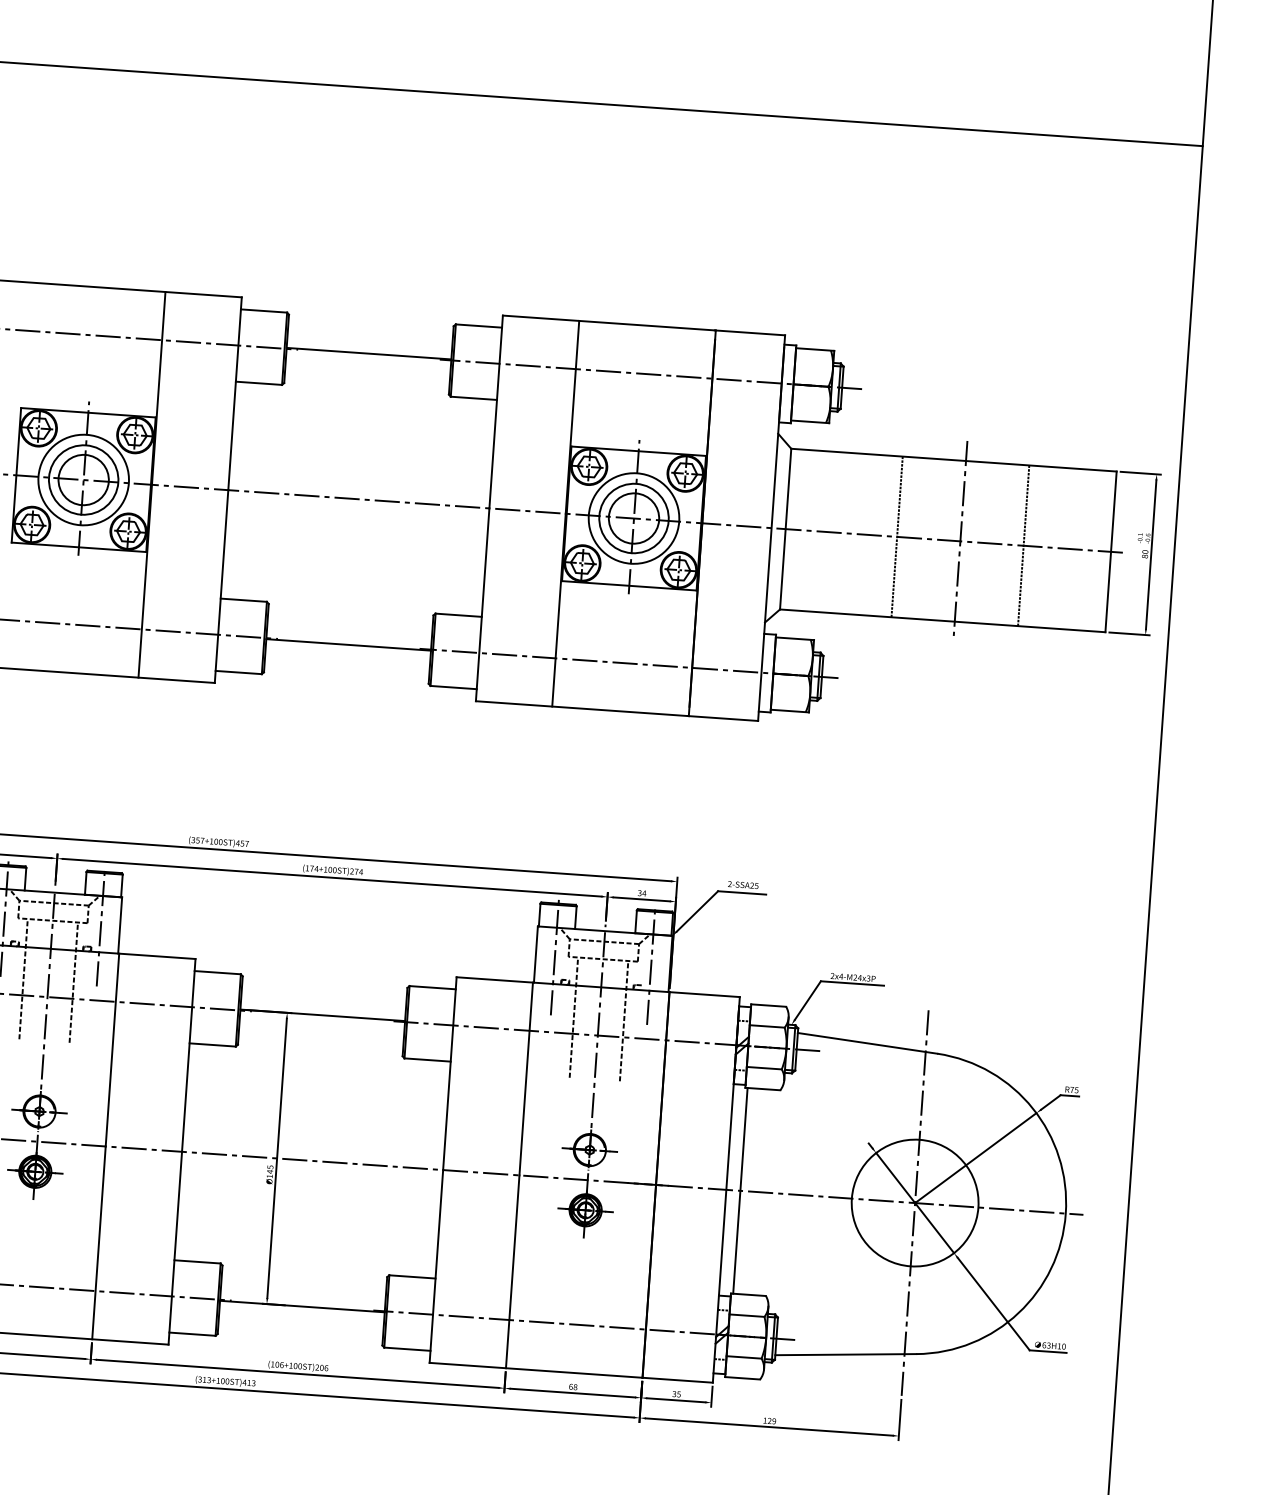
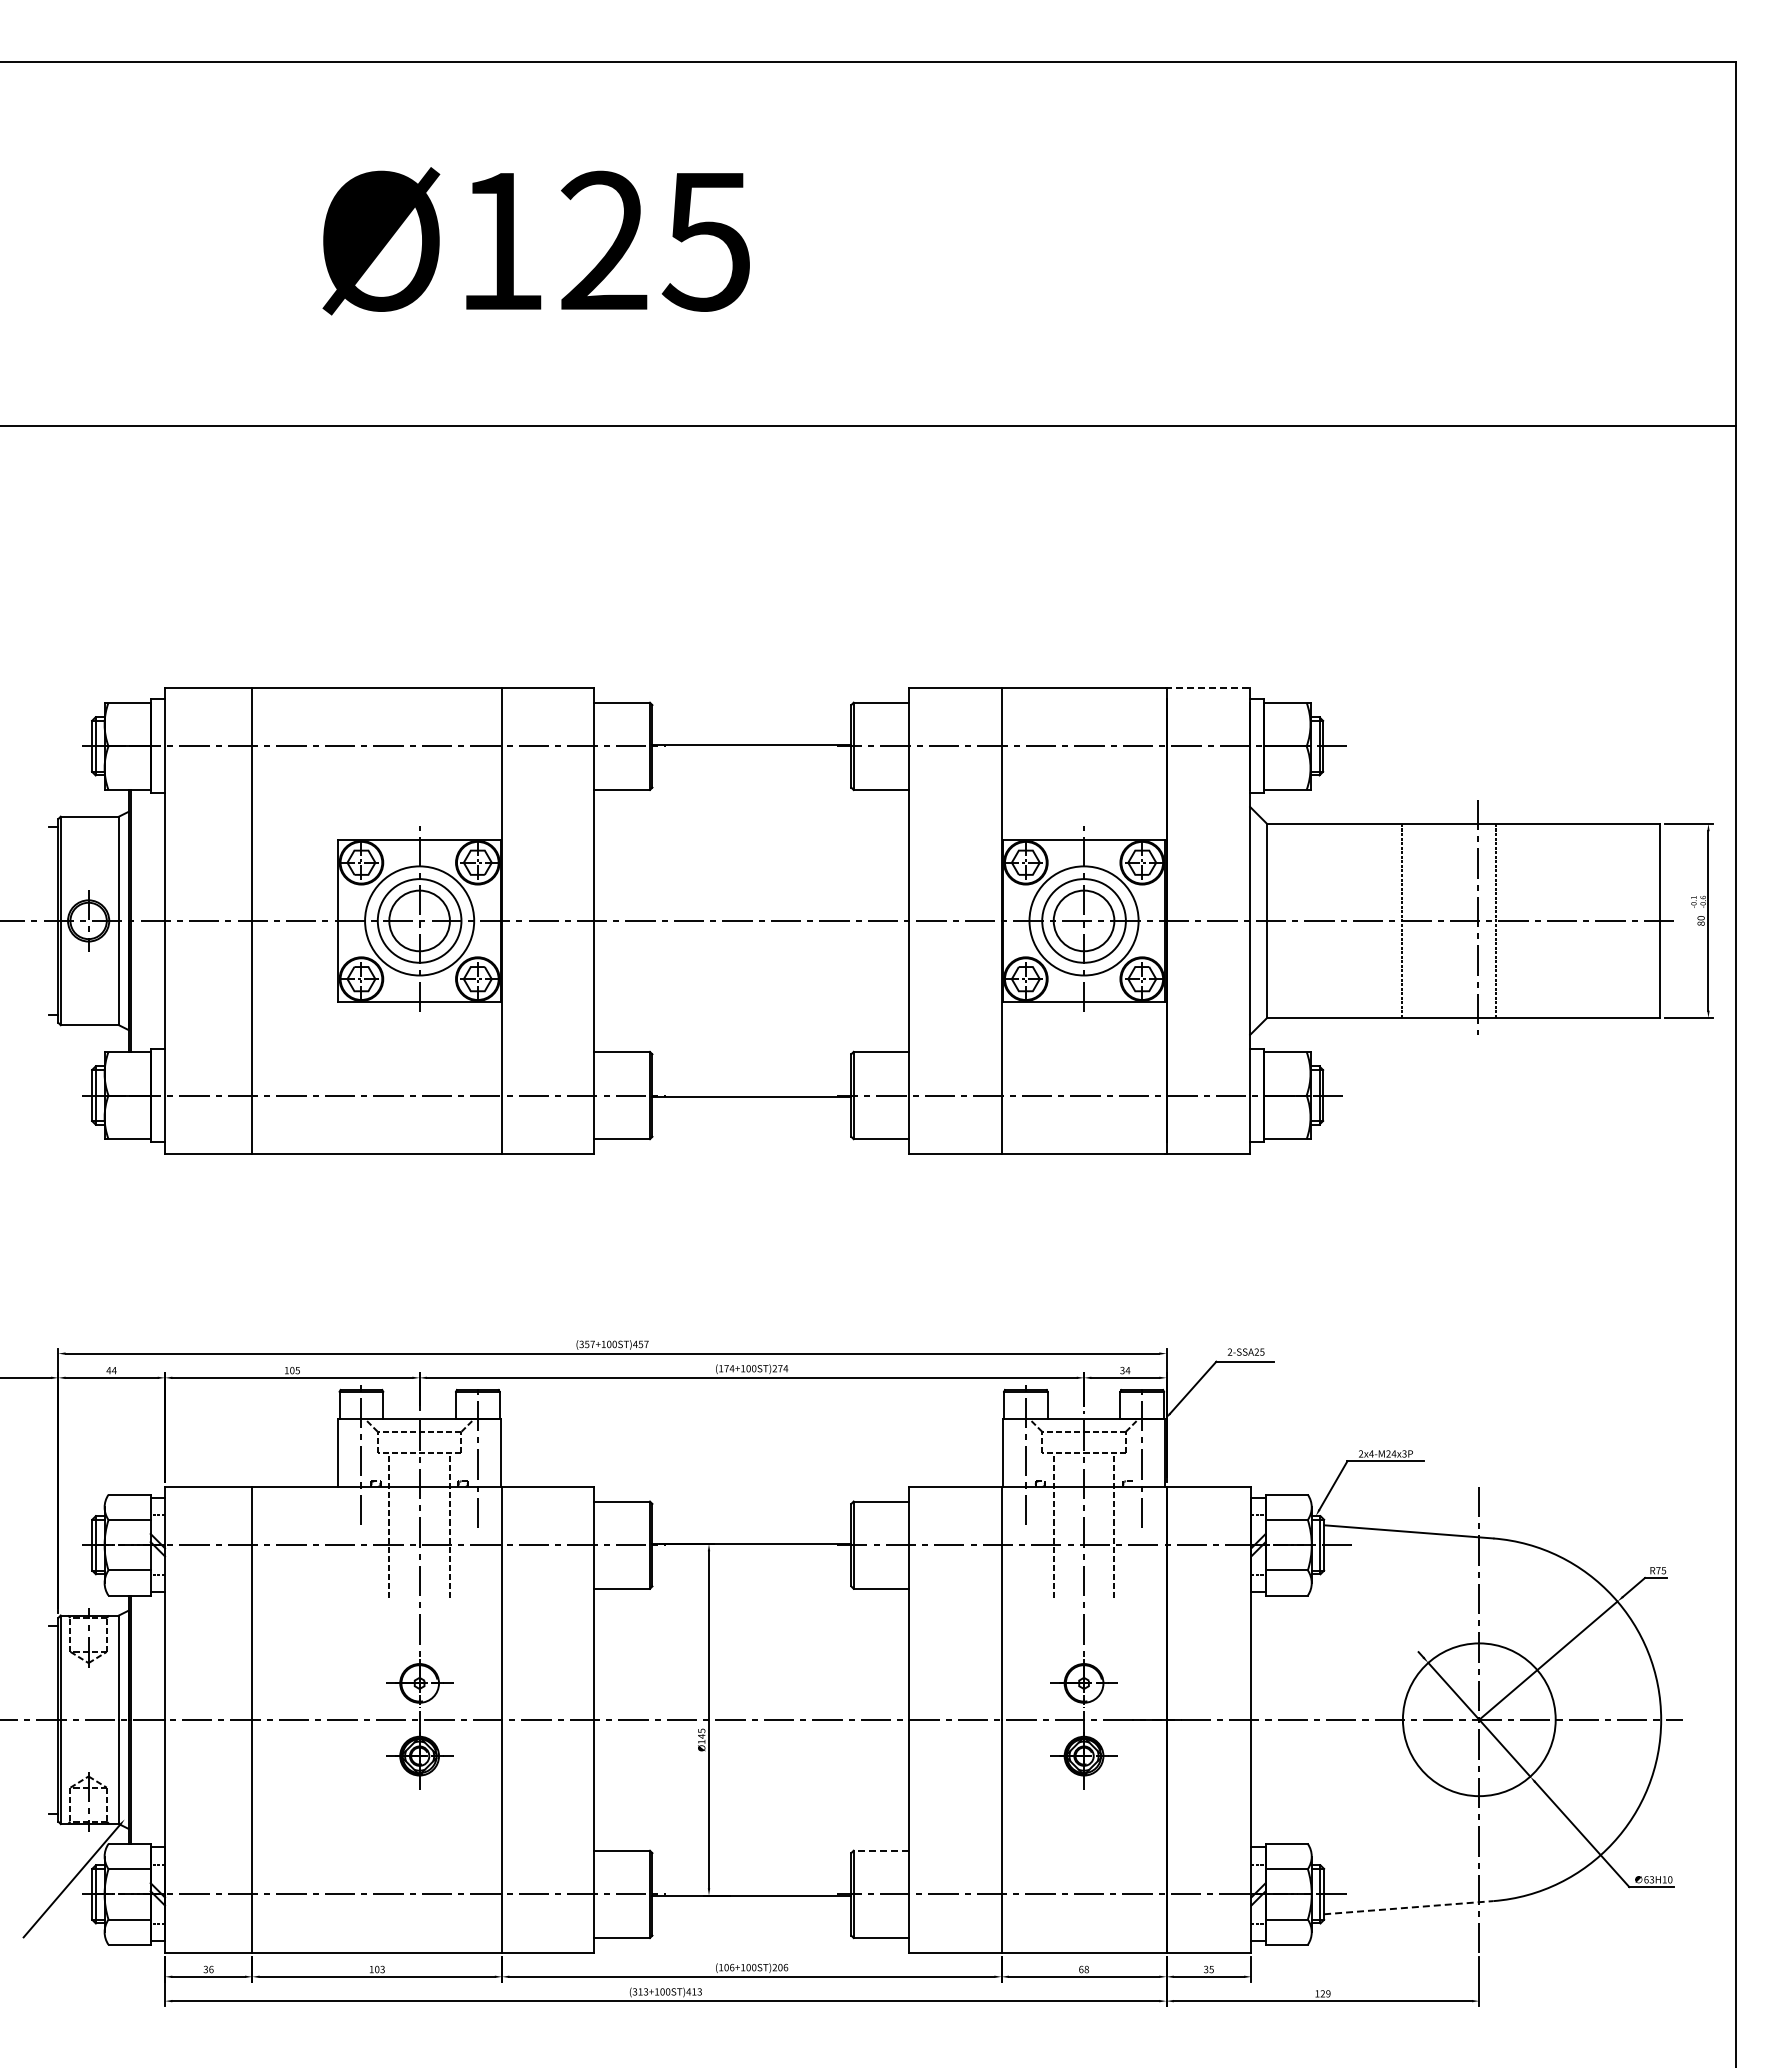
line: (750, 333) -> (1208, 688), solid -> dashed
line: (1023, 545) -> (1495, 920), moved
line: (740, 1190) -> (1268, 1719), removed
line: (412, 1276) -> (881, 1850), solid -> dashed
line: (845, 1354) -> (1408, 1907), solid -> dashed

